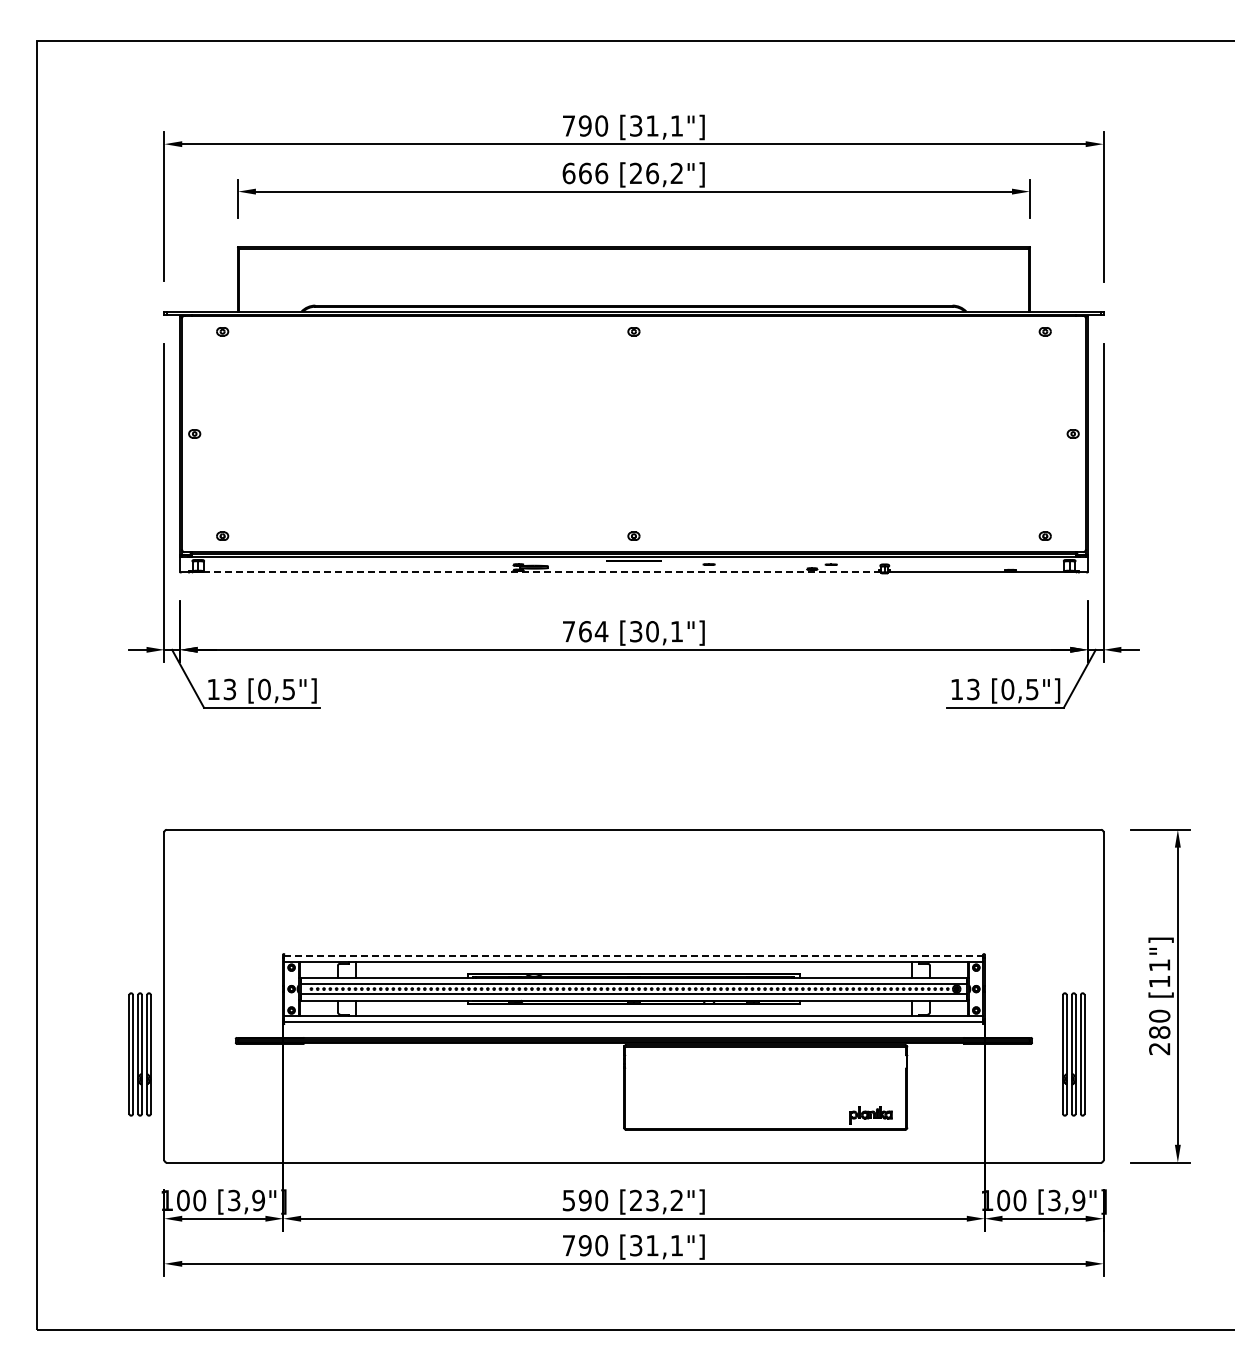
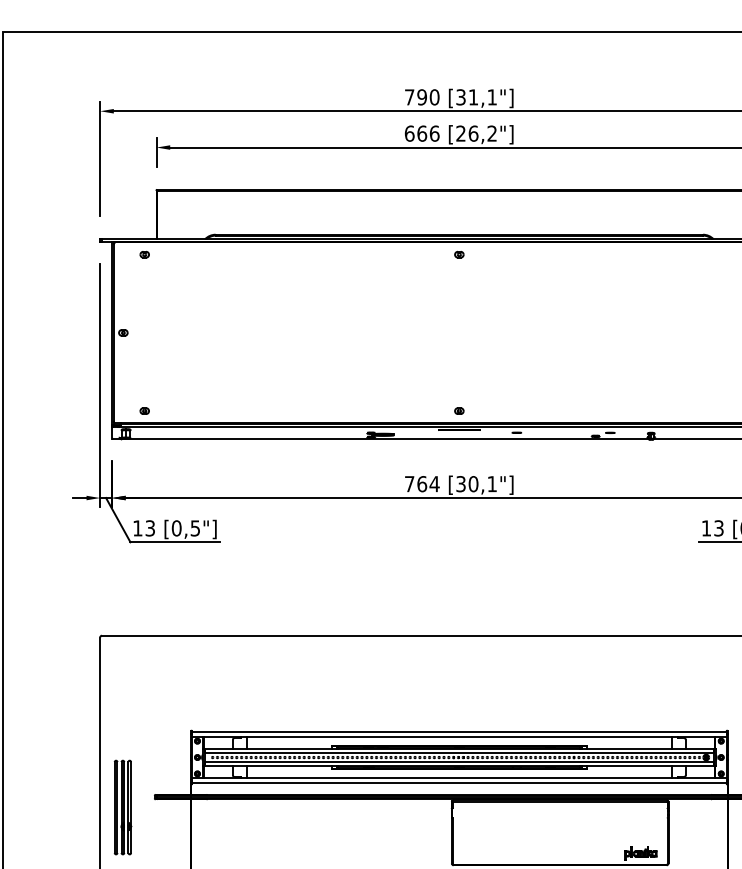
line: (536, 572) -> (384, 438), dashed -> solid
line: (633, 955) -> (459, 731), dashed -> solid
part: (139, 1054) -> (122, 807), moved

